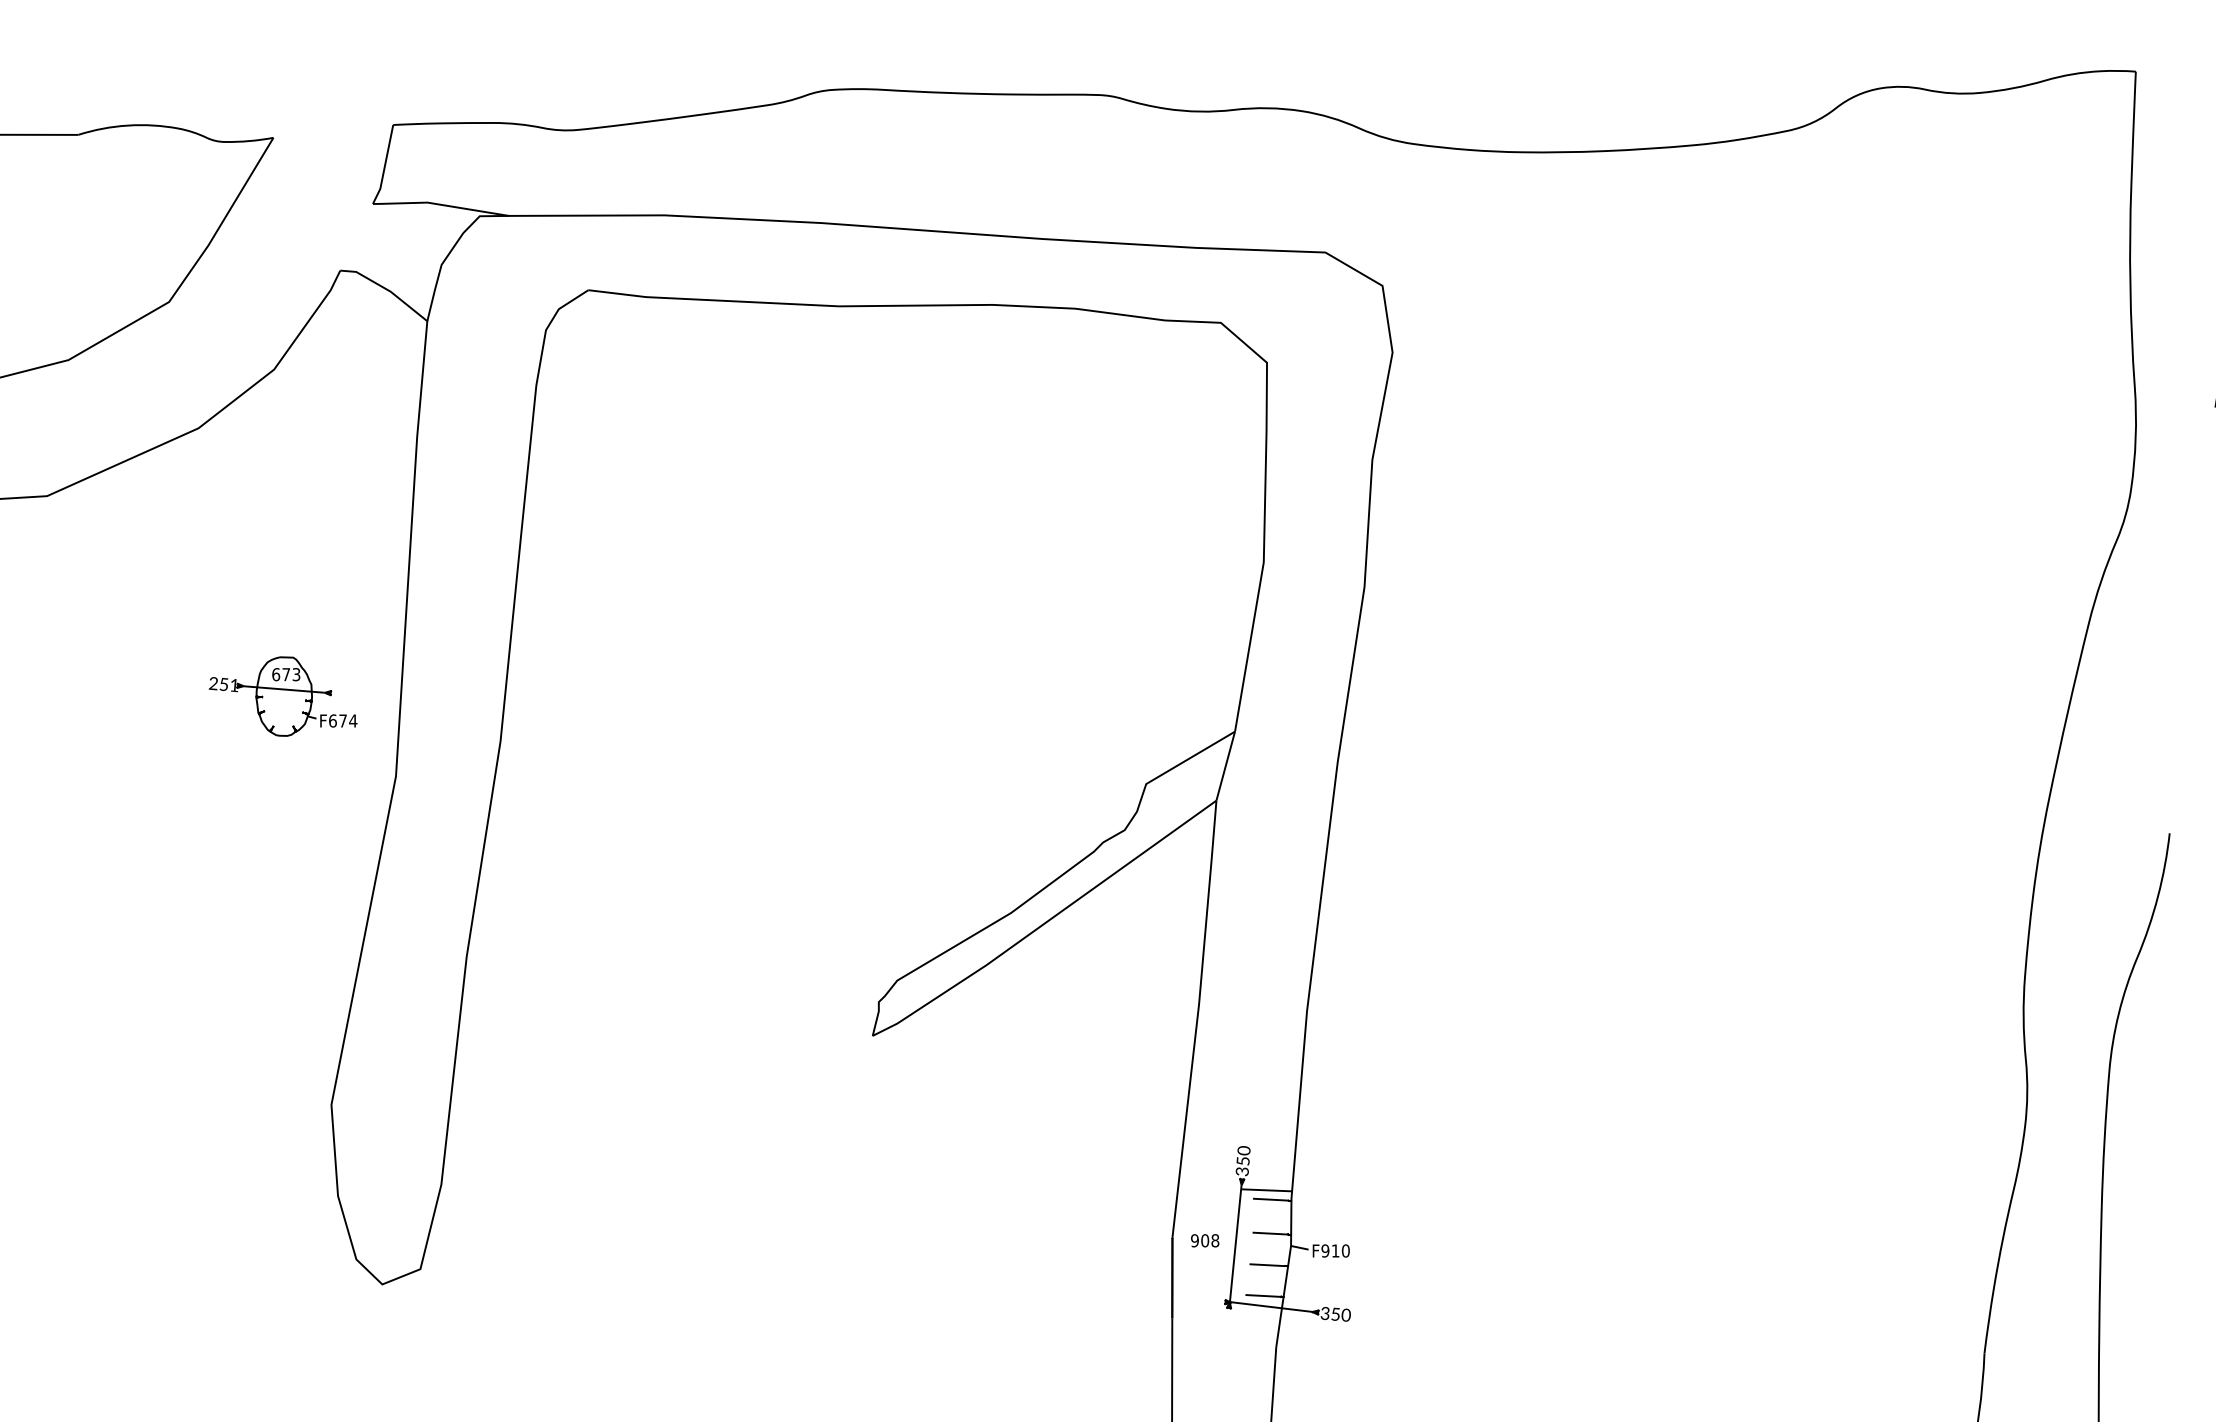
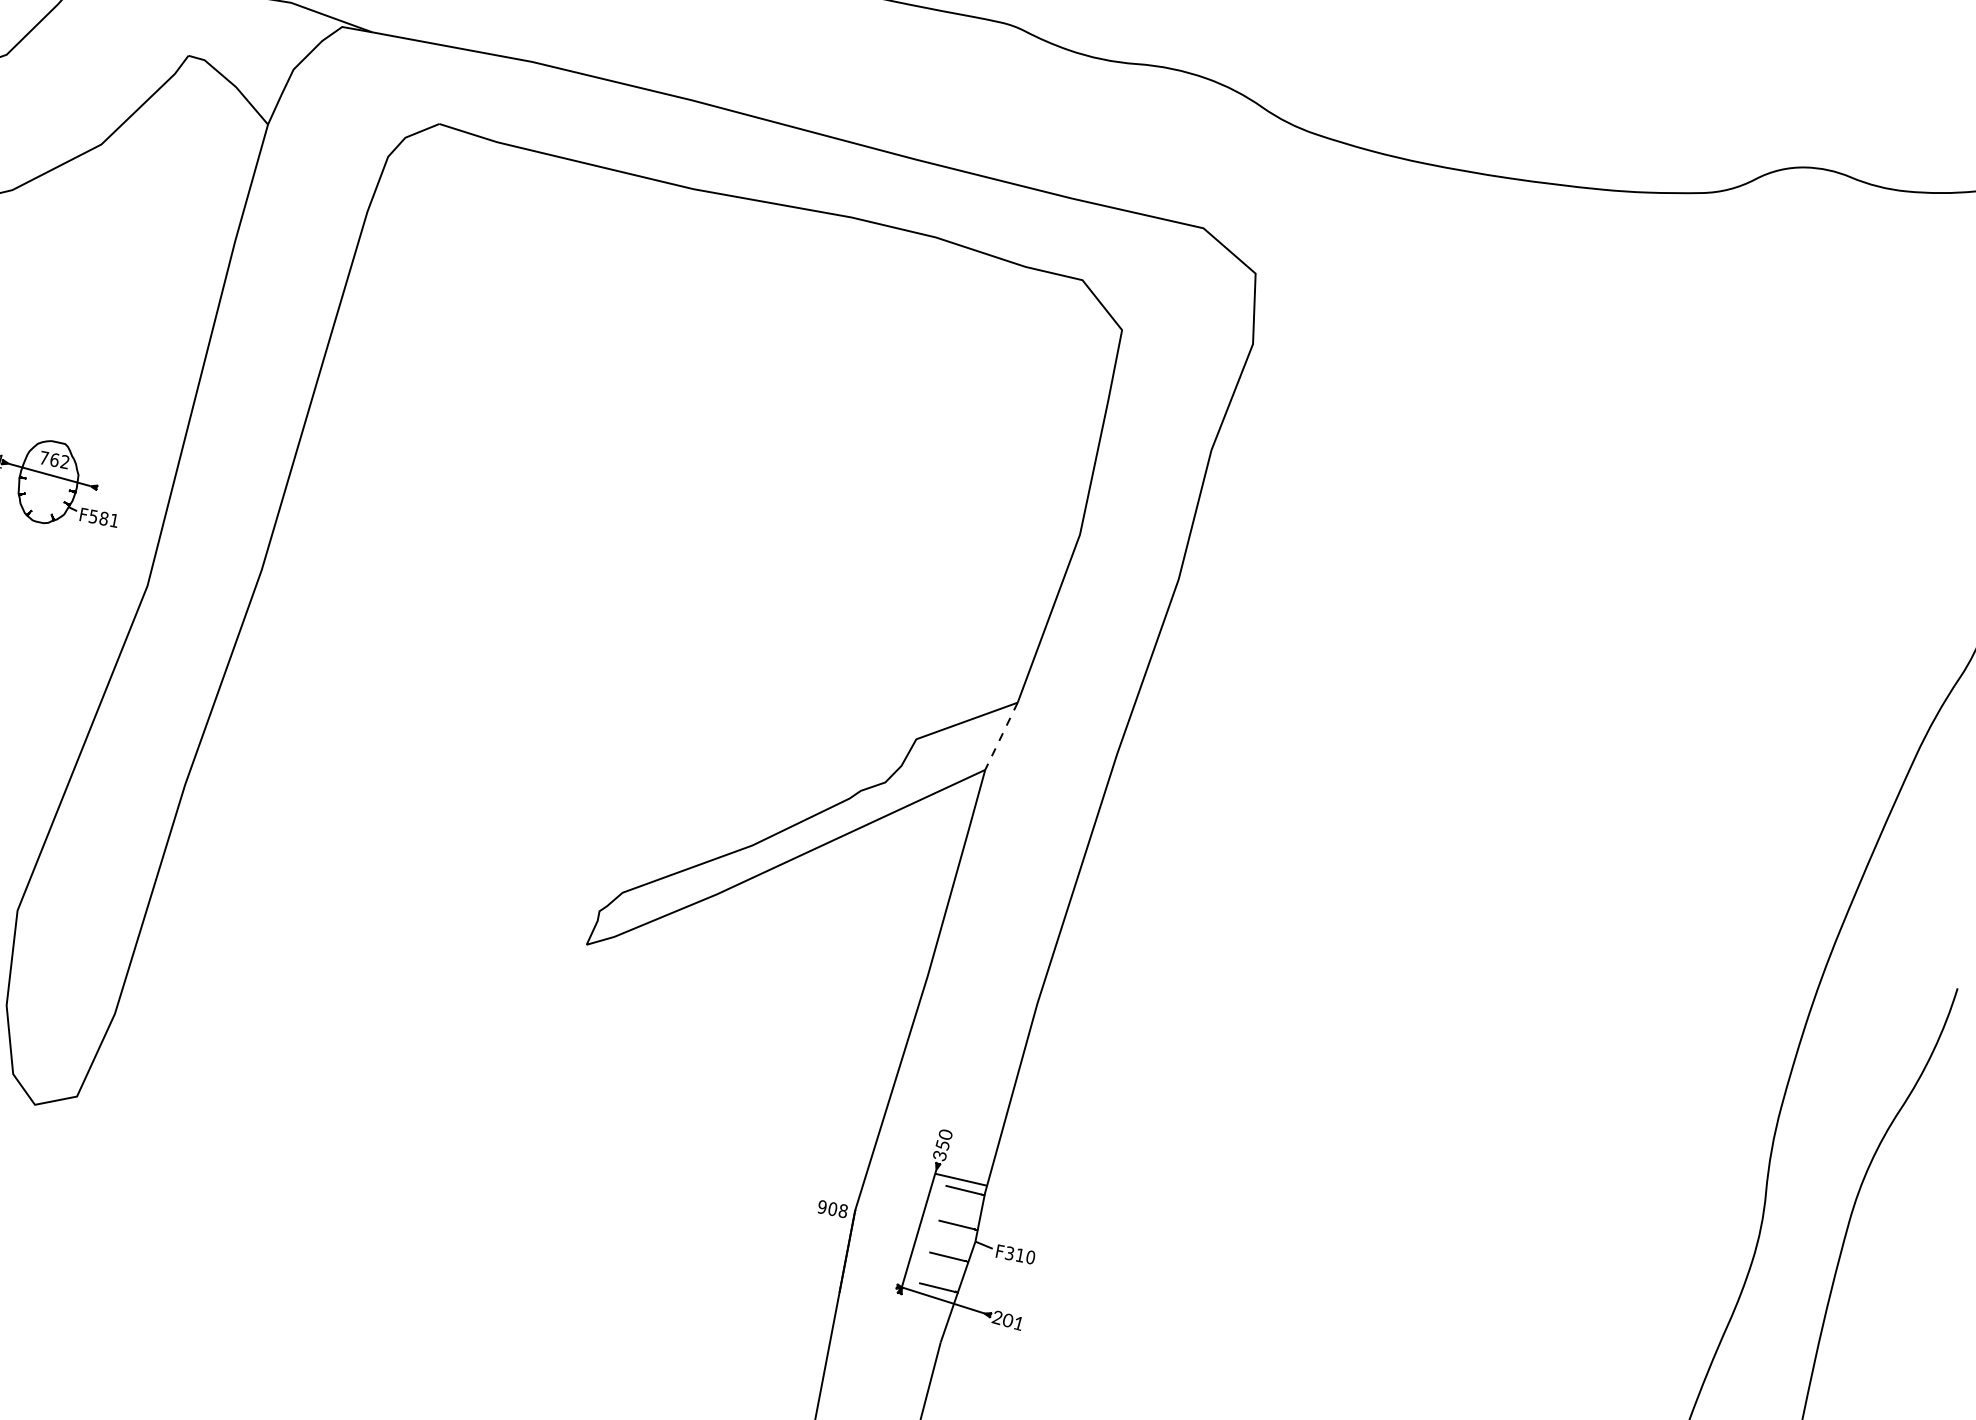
text: (286, 674) -> (54, 459), 673 -> 762
text: (343, 720) -> (104, 518), F674 -> F581
line: (1225, 766) -> (1001, 736), solid -> dashed
text: (1205, 1240) -> (833, 1208), moved
text: (1325, 1250) -> (1009, 1252), F910 -> F310
text: (1335, 1314) -> (1007, 1320), 350 -> 201

